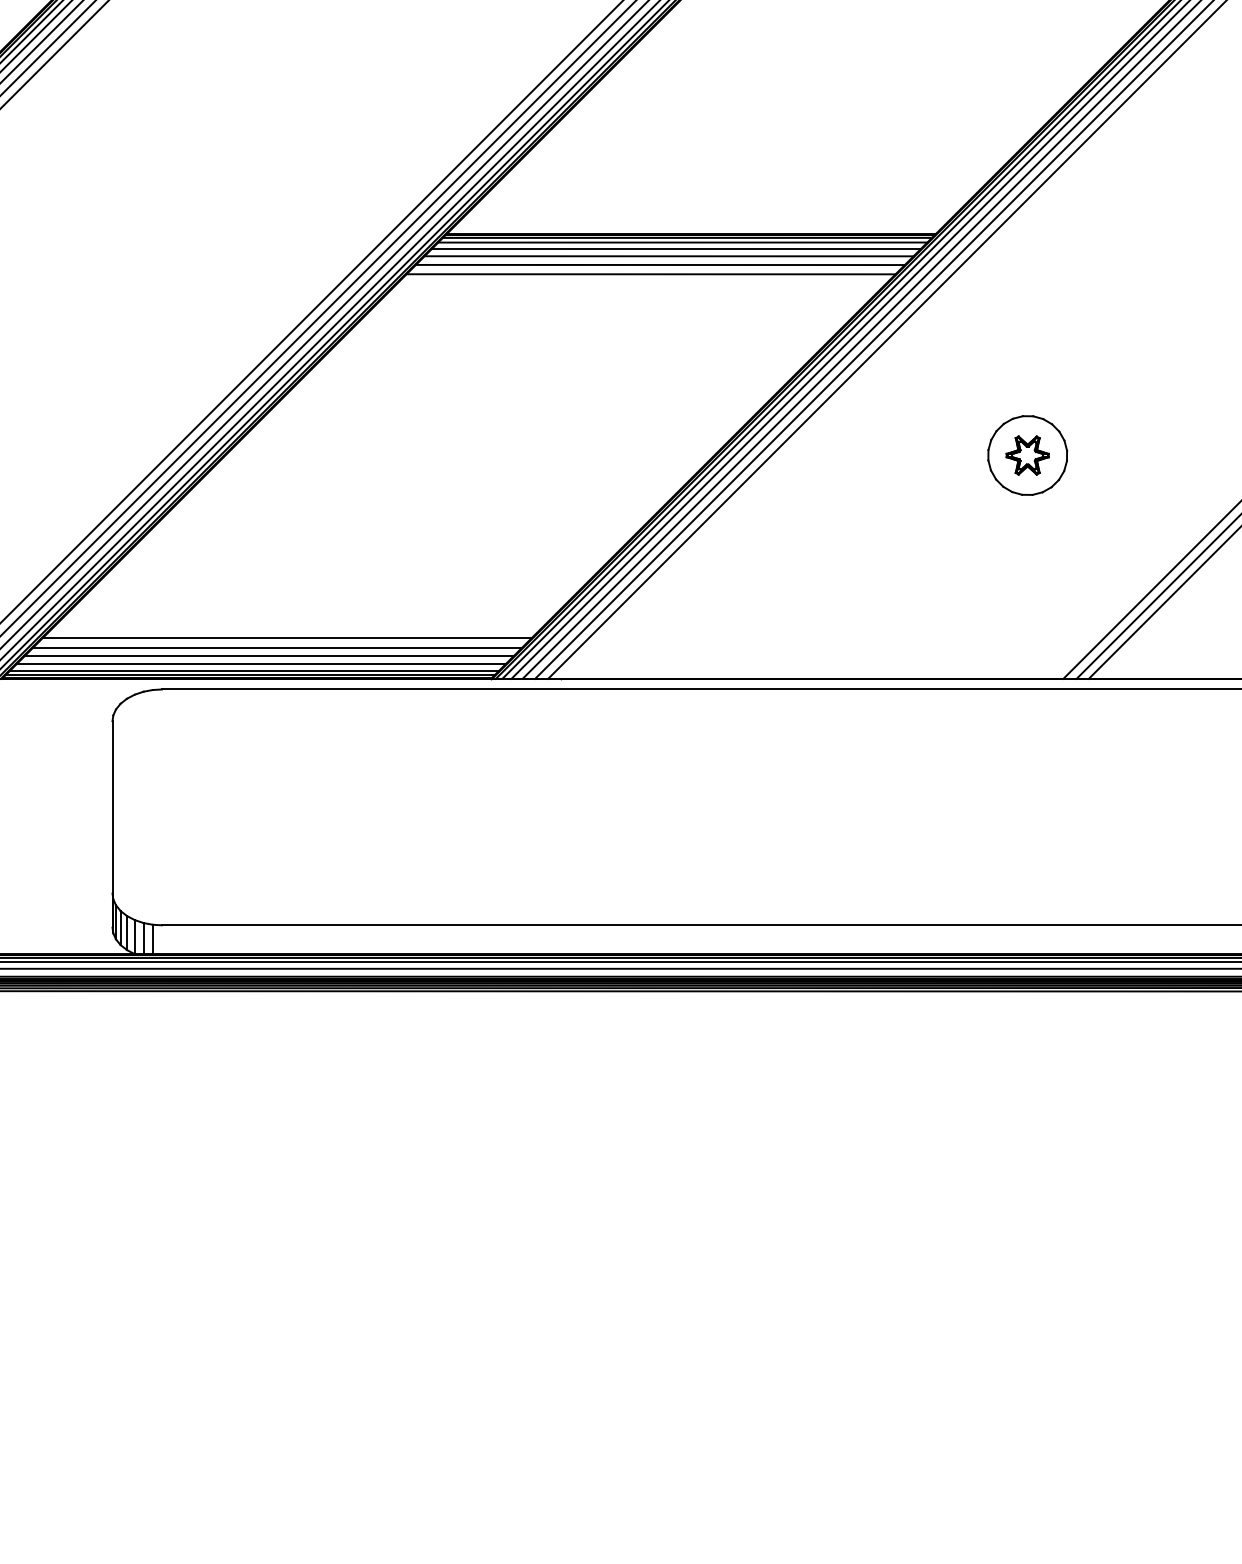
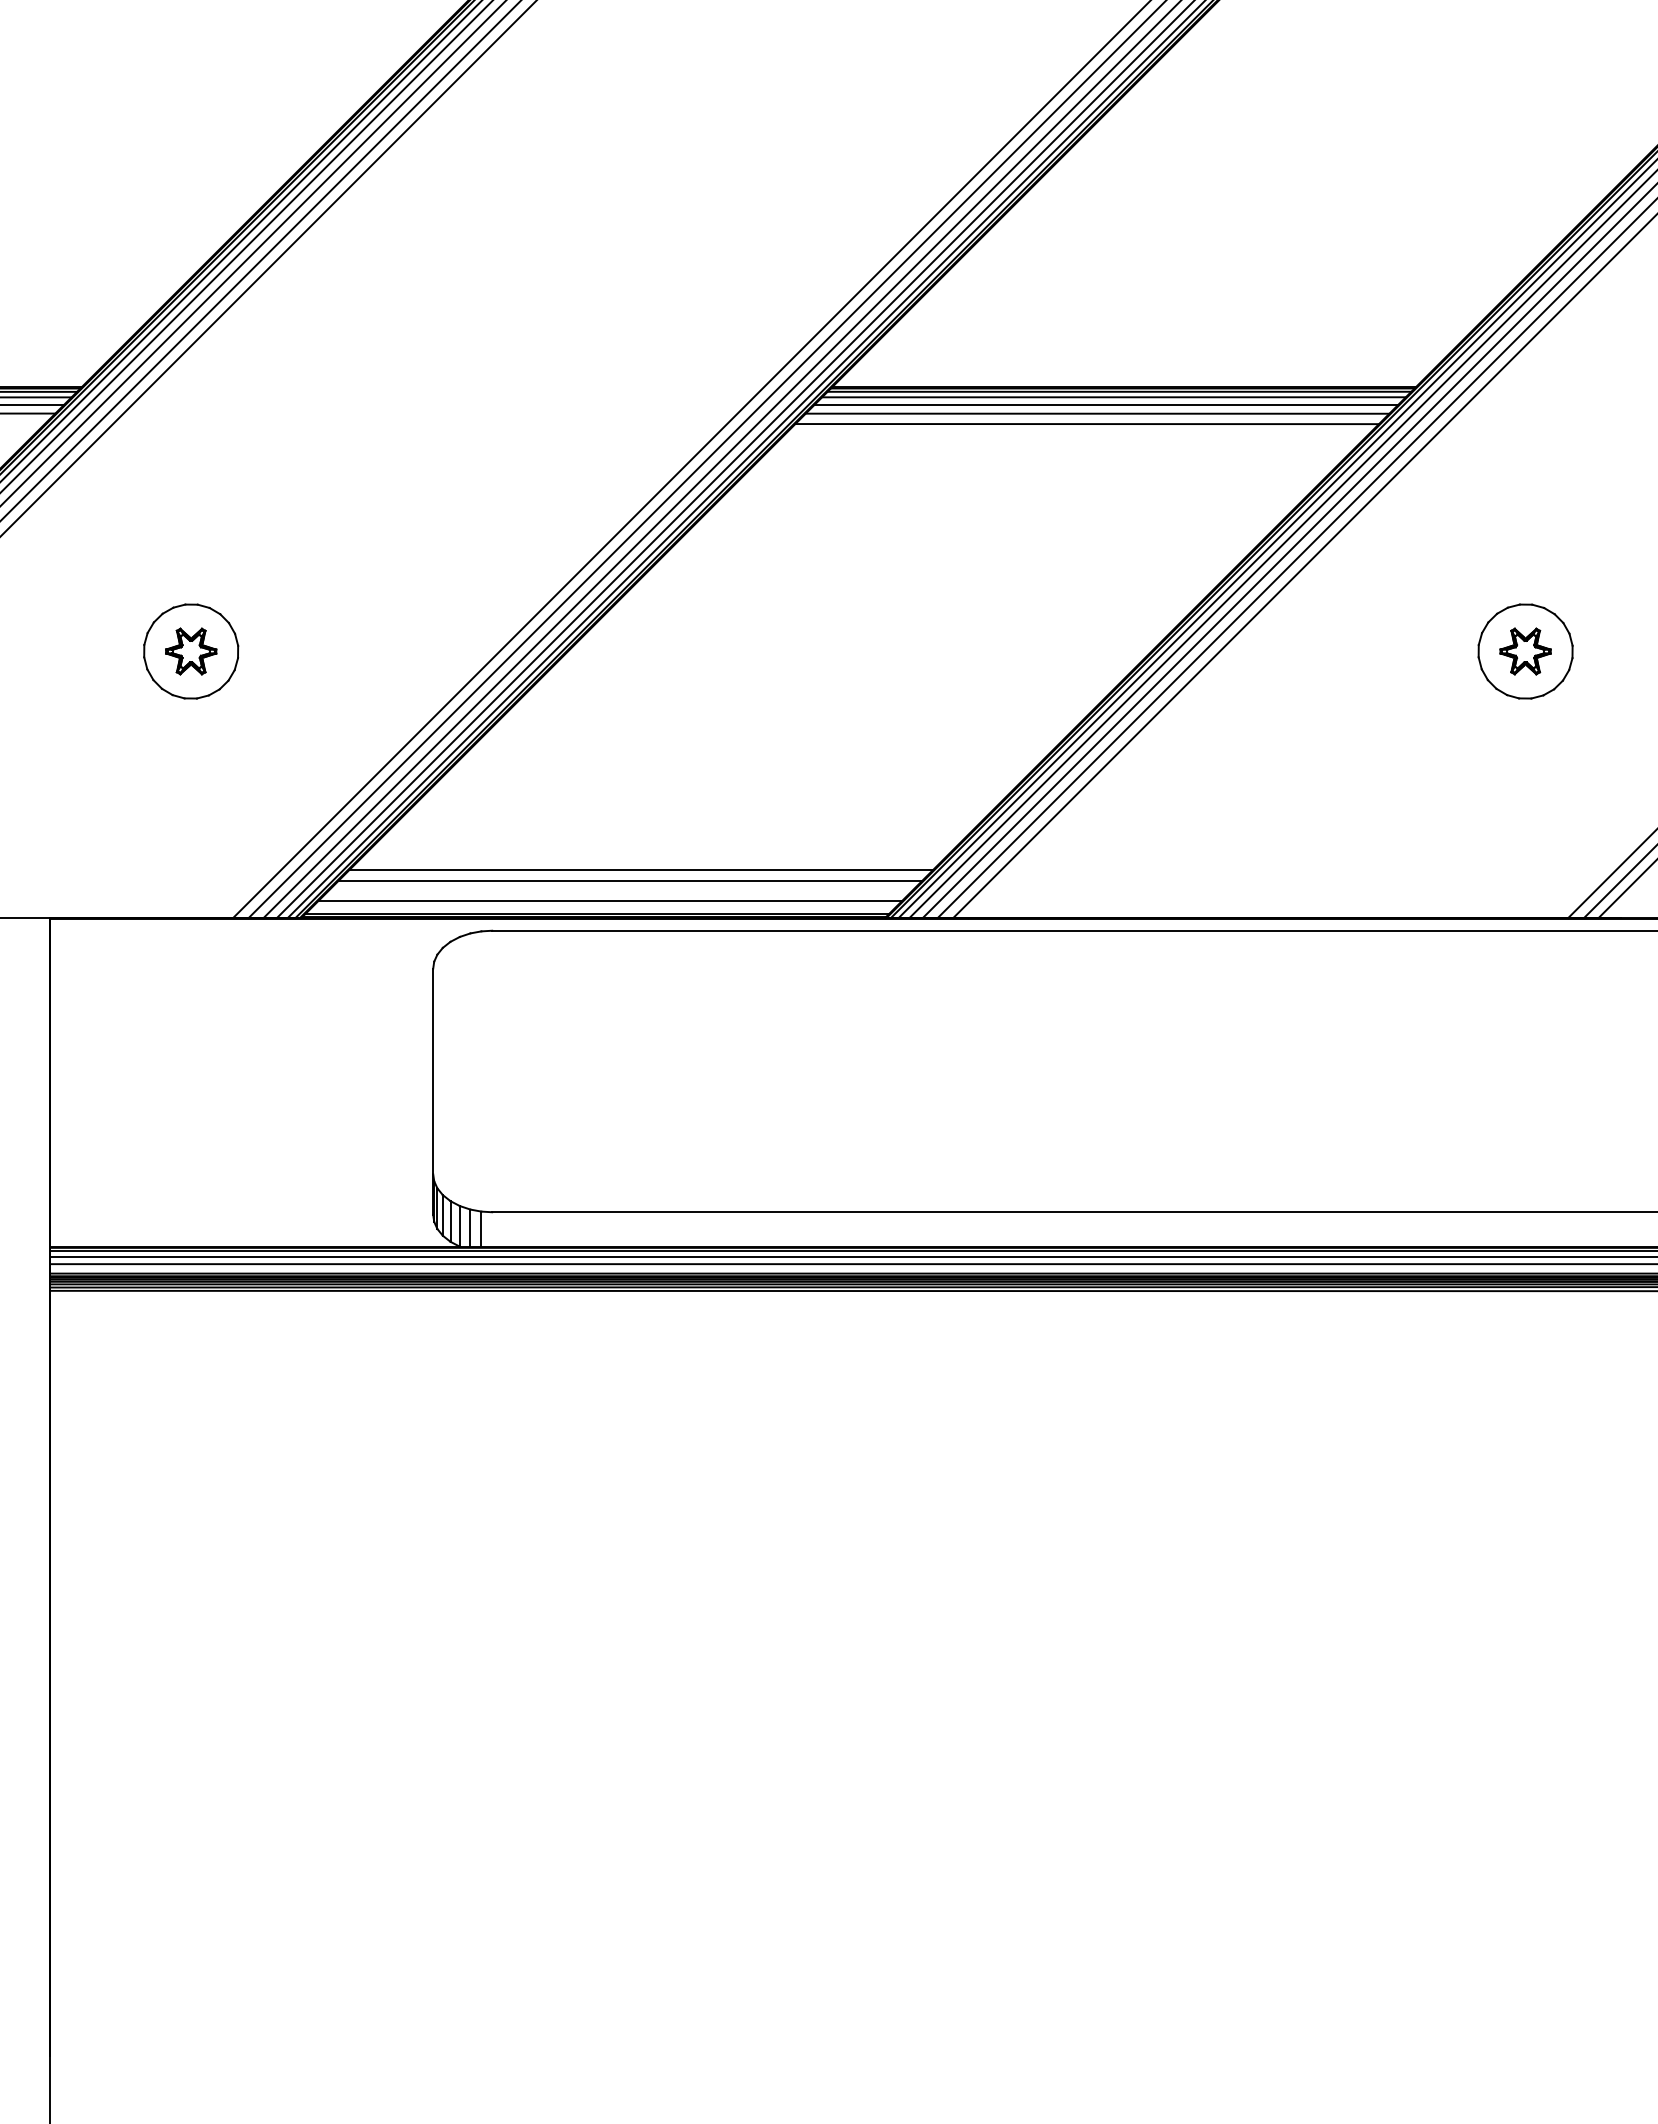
line: (650, 274) -> (1075, 435), removed
line: (268, 656) -> (619, 891), removed
line: (254, 670) -> (602, 908), removed

